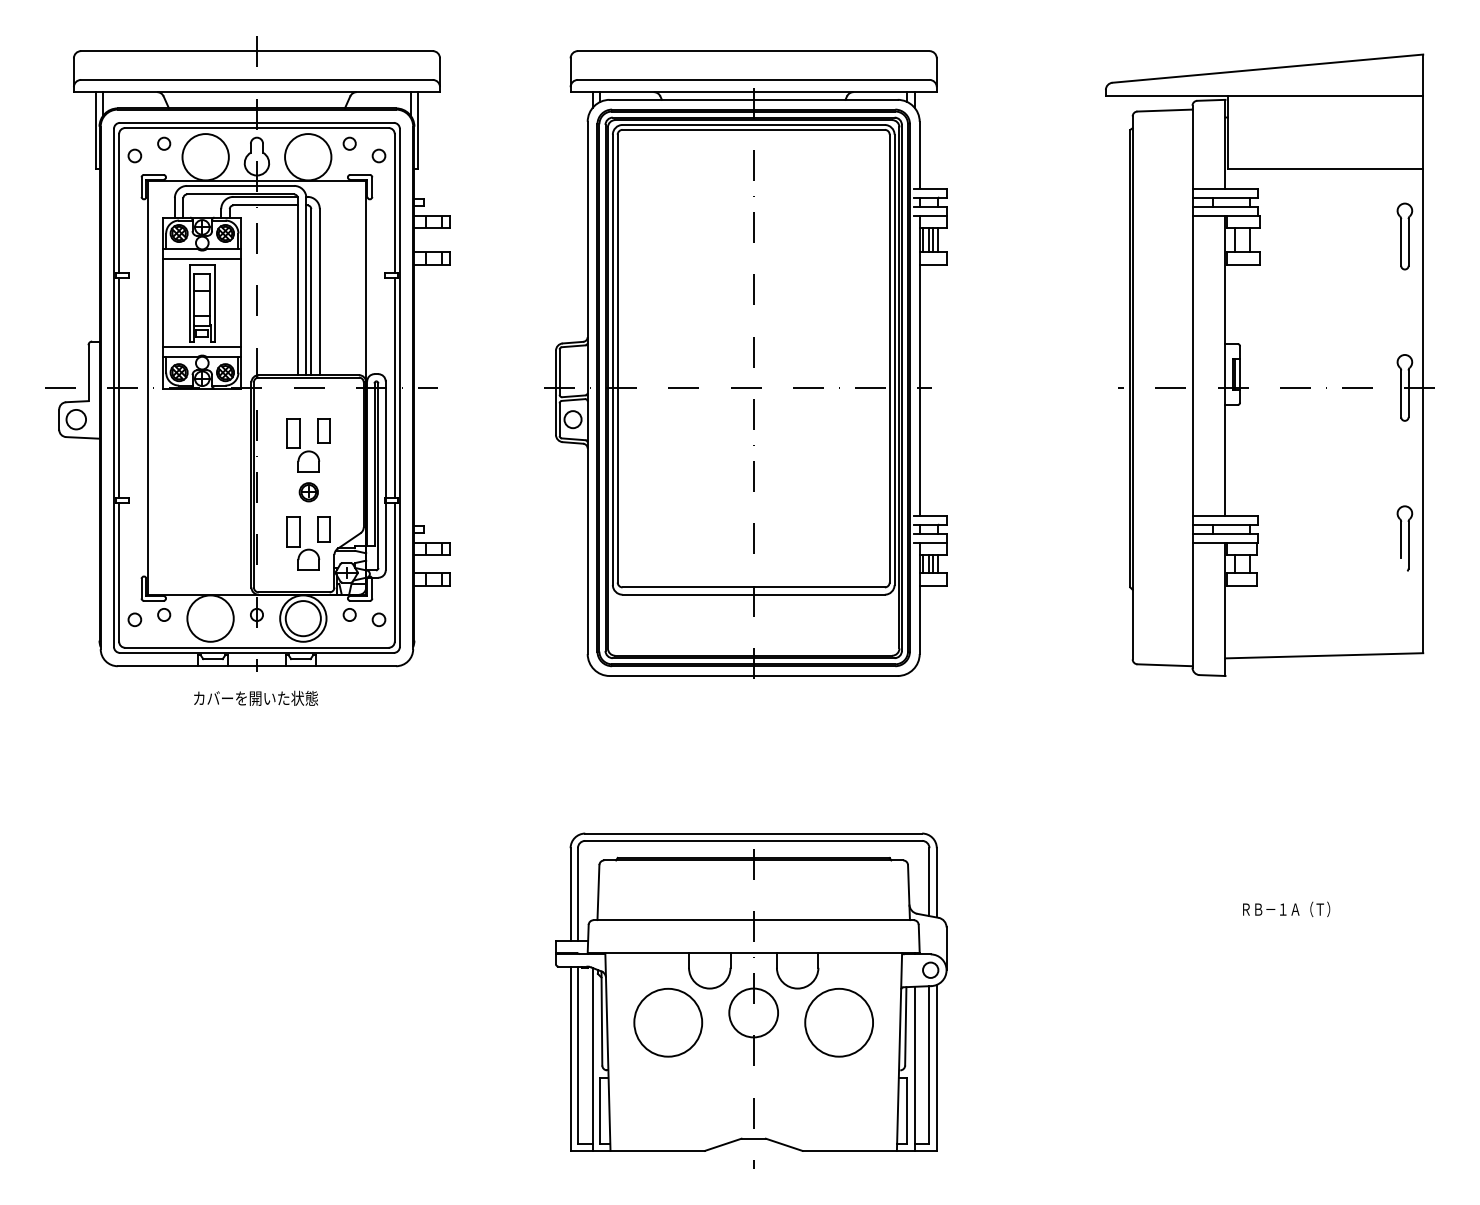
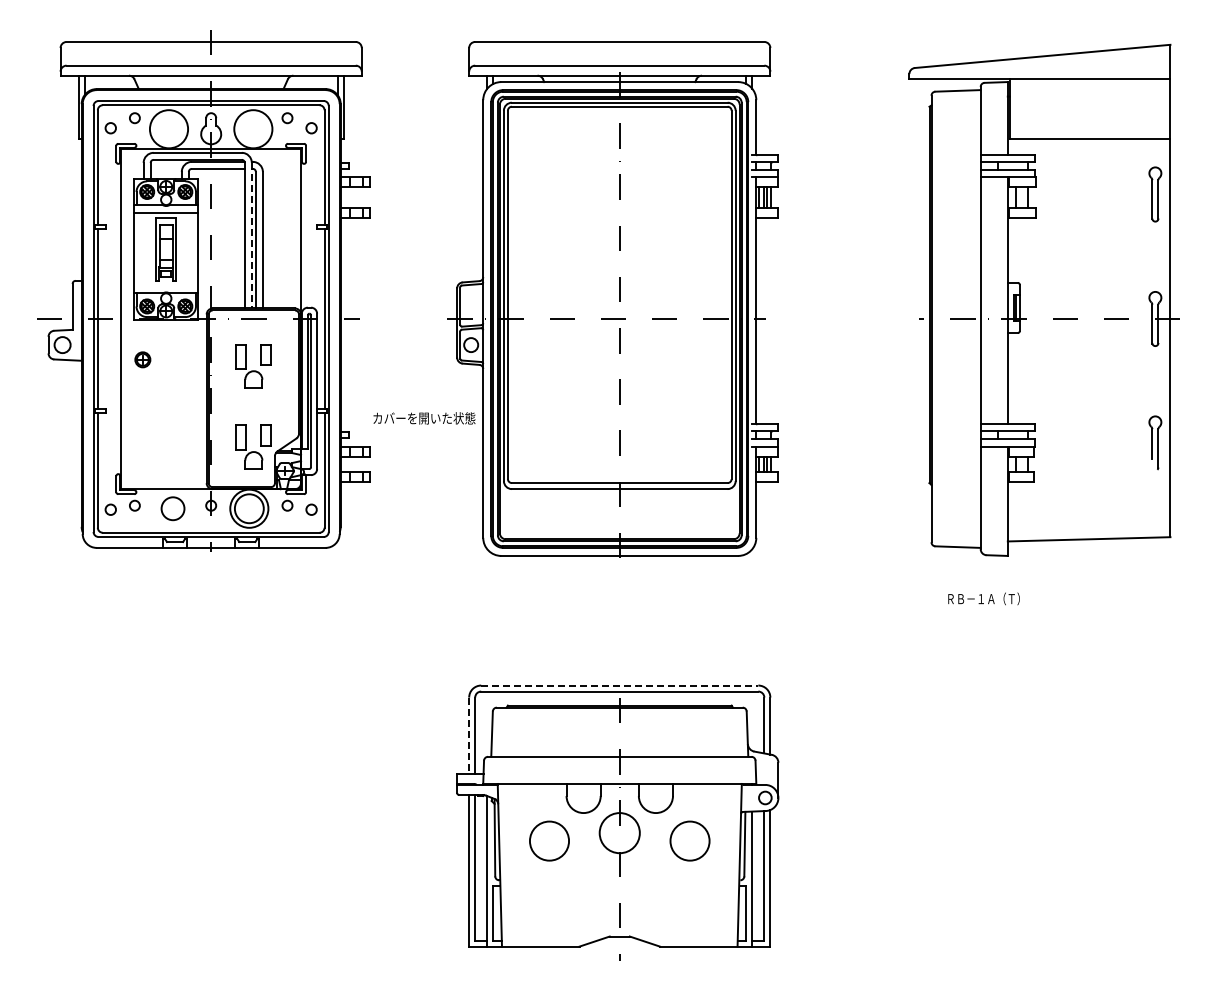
line: (305, 286) -> (251, 235), solid -> dashed
line: (202, 347) -> (166, 285), removed
part: (308, 491) -> (142, 359), moved
circle: (209, 618) -> (172, 508), size x0.6
text: (256, 698) -> (424, 418), moved
line: (753, 833) -> (619, 685), solid -> dashed
line: (571, 895) -> (469, 736), solid -> dashed
text: (1285, 908) -> (983, 598), moved
circle: (668, 1021) -> (549, 840), size x0.7
circle: (838, 1021) -> (689, 840), size x0.7

